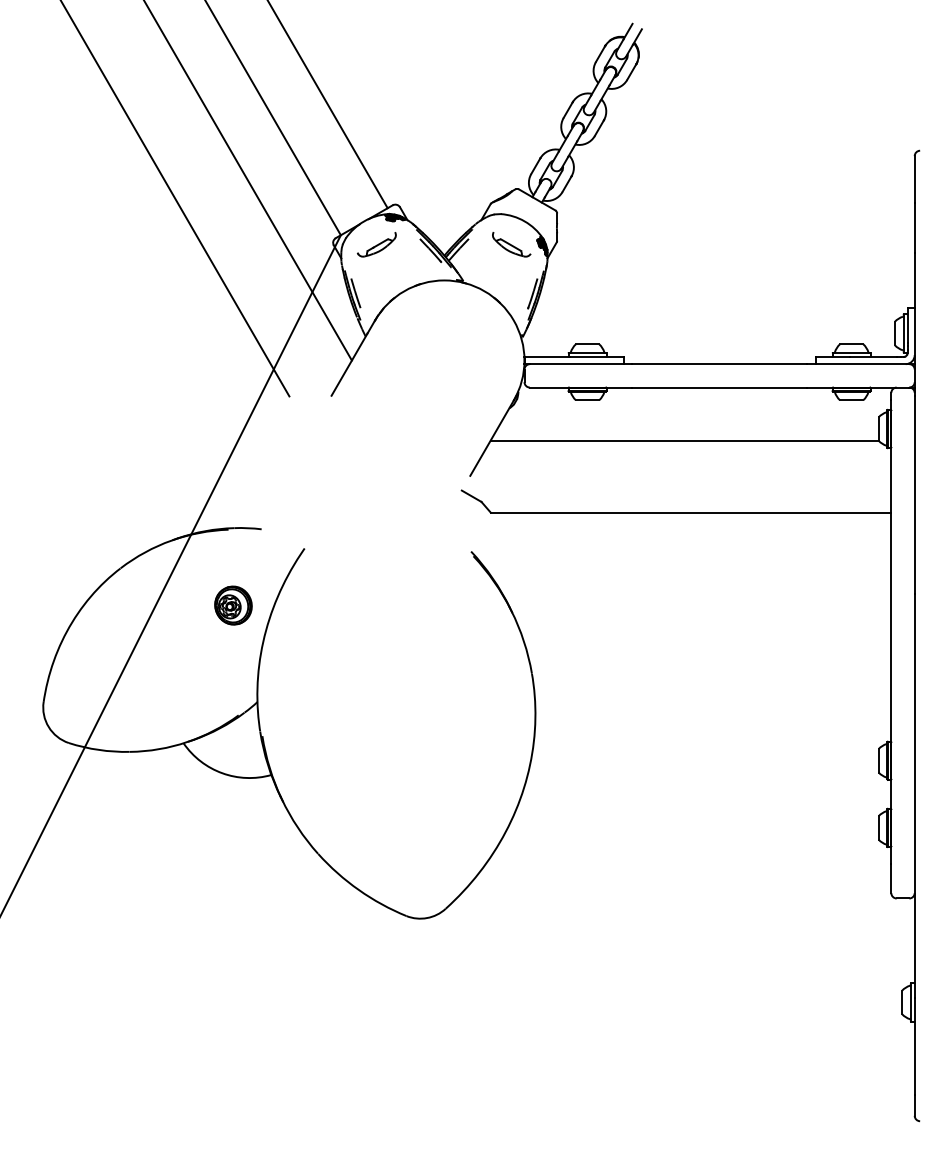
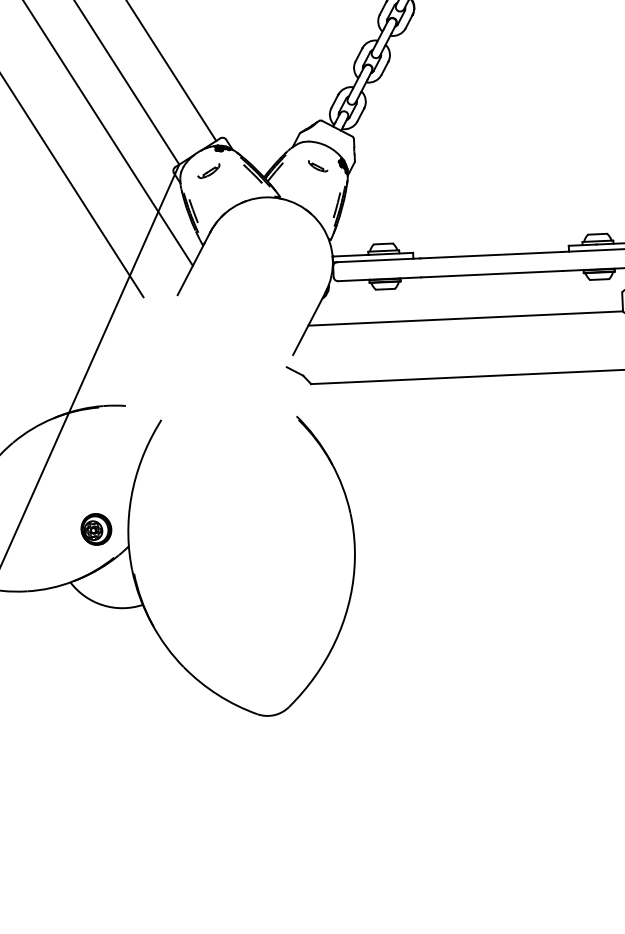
part: (376, 244) -> (208, 170), size x0.7
part: (511, 244) -> (318, 165), size x0.6
part: (233, 605) -> (96, 529), moved

